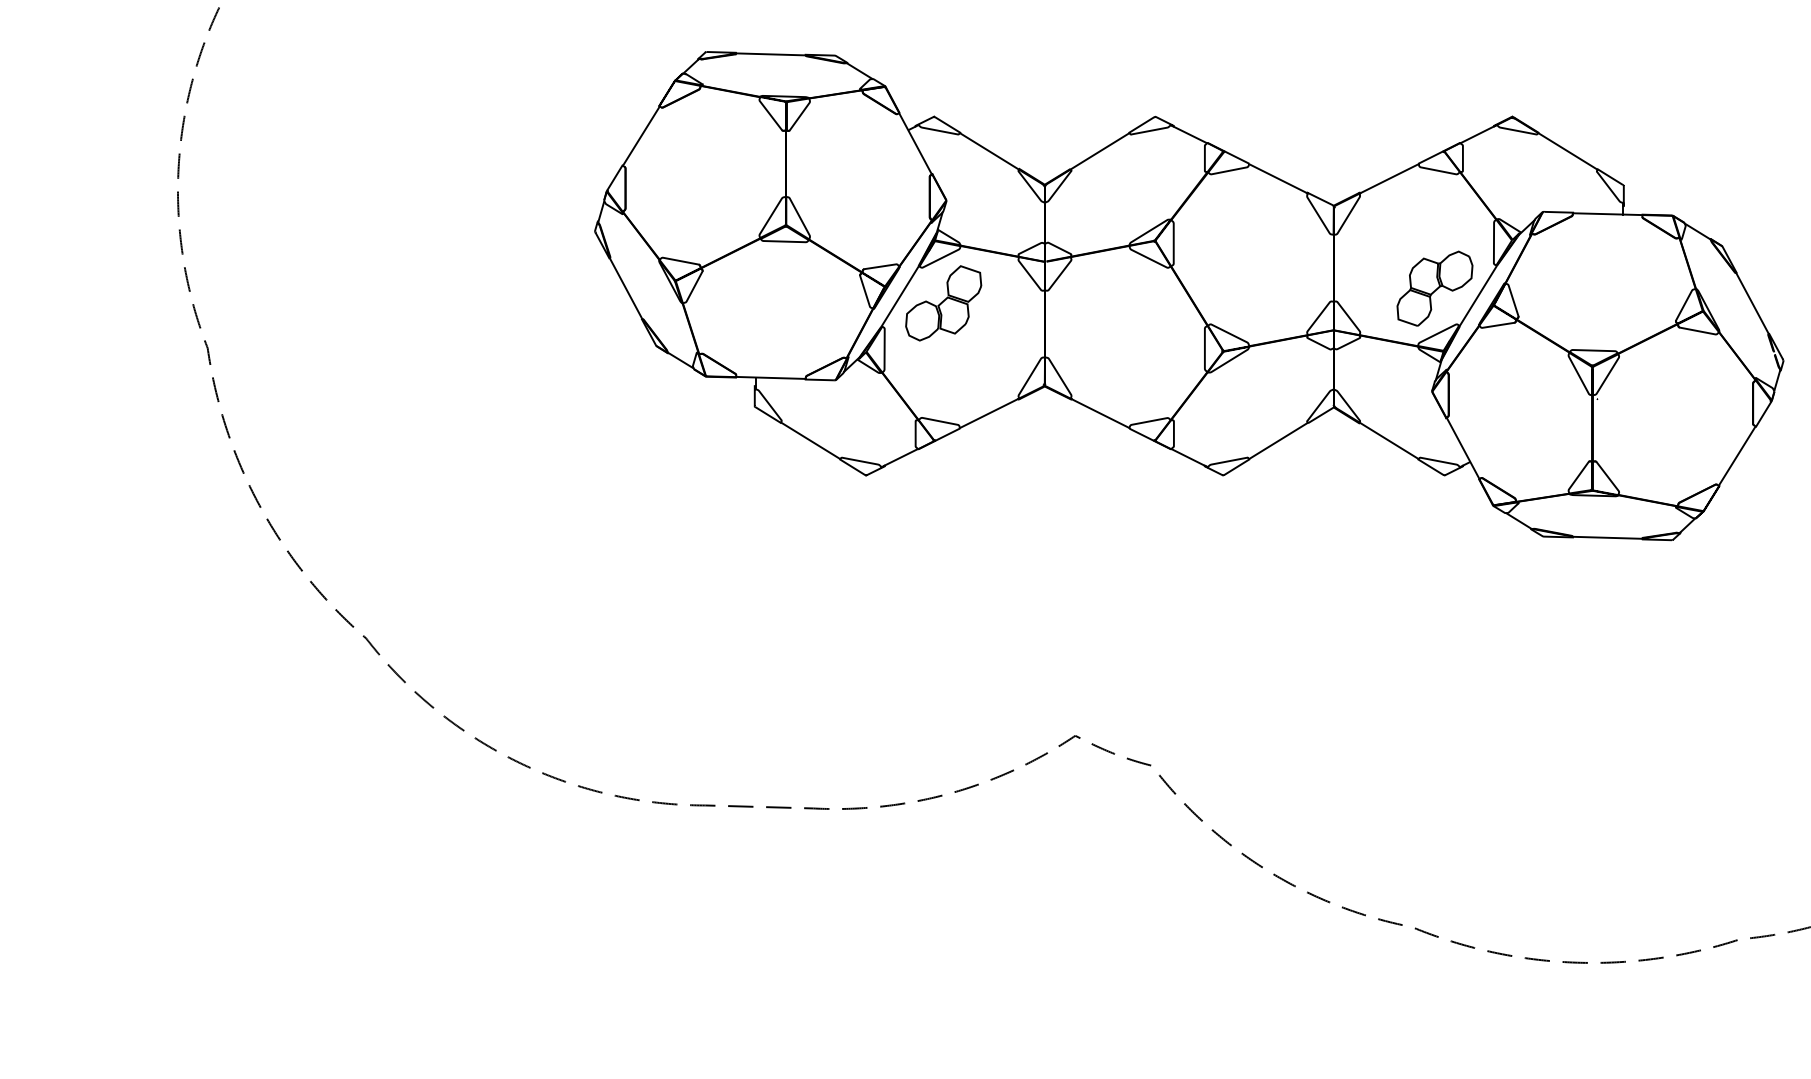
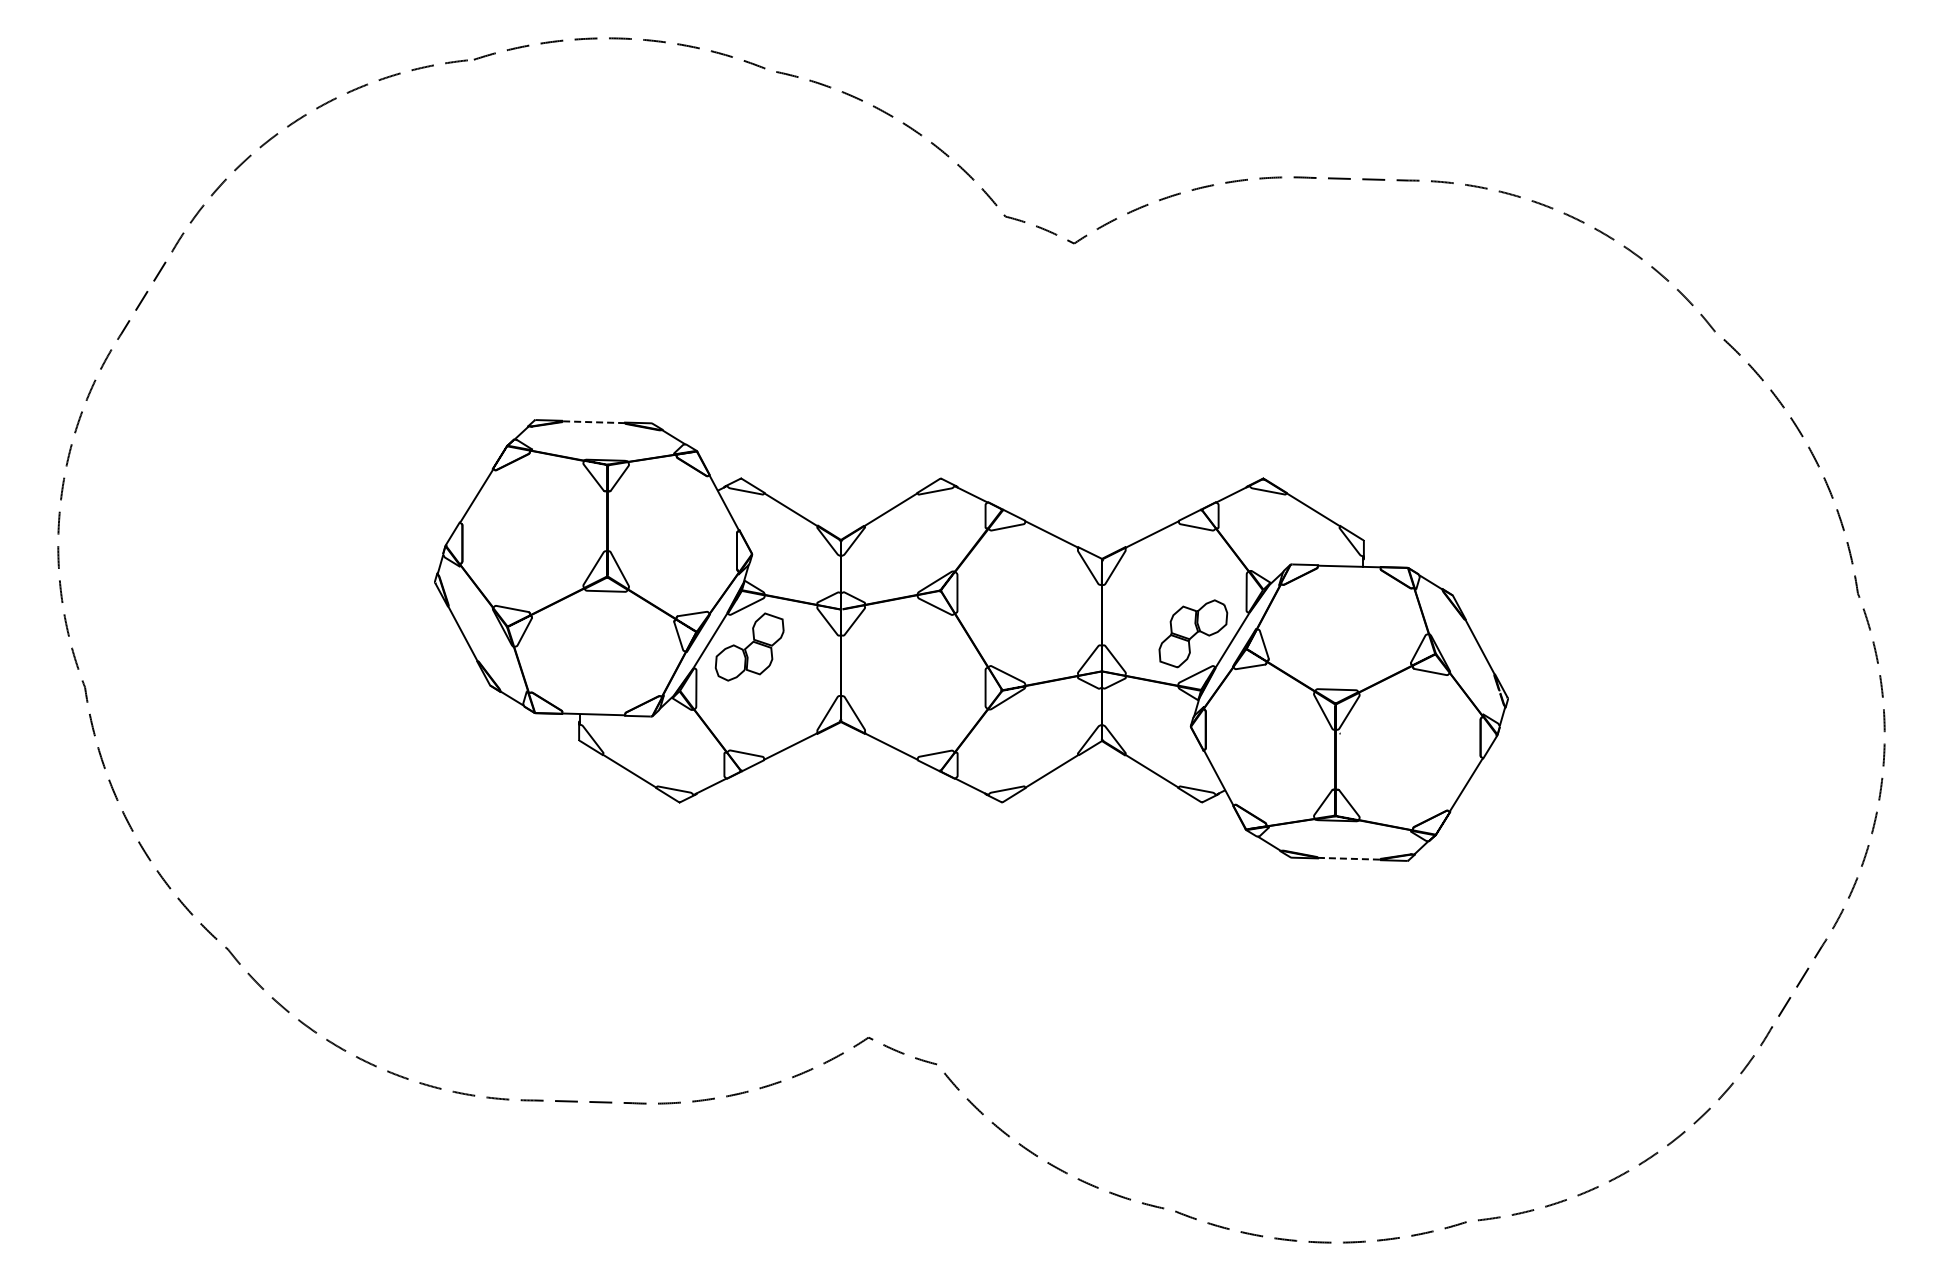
line: (770, 54) -> (593, 422), solid -> dashed
line: (1607, 537) -> (1349, 858), solid -> dashed

